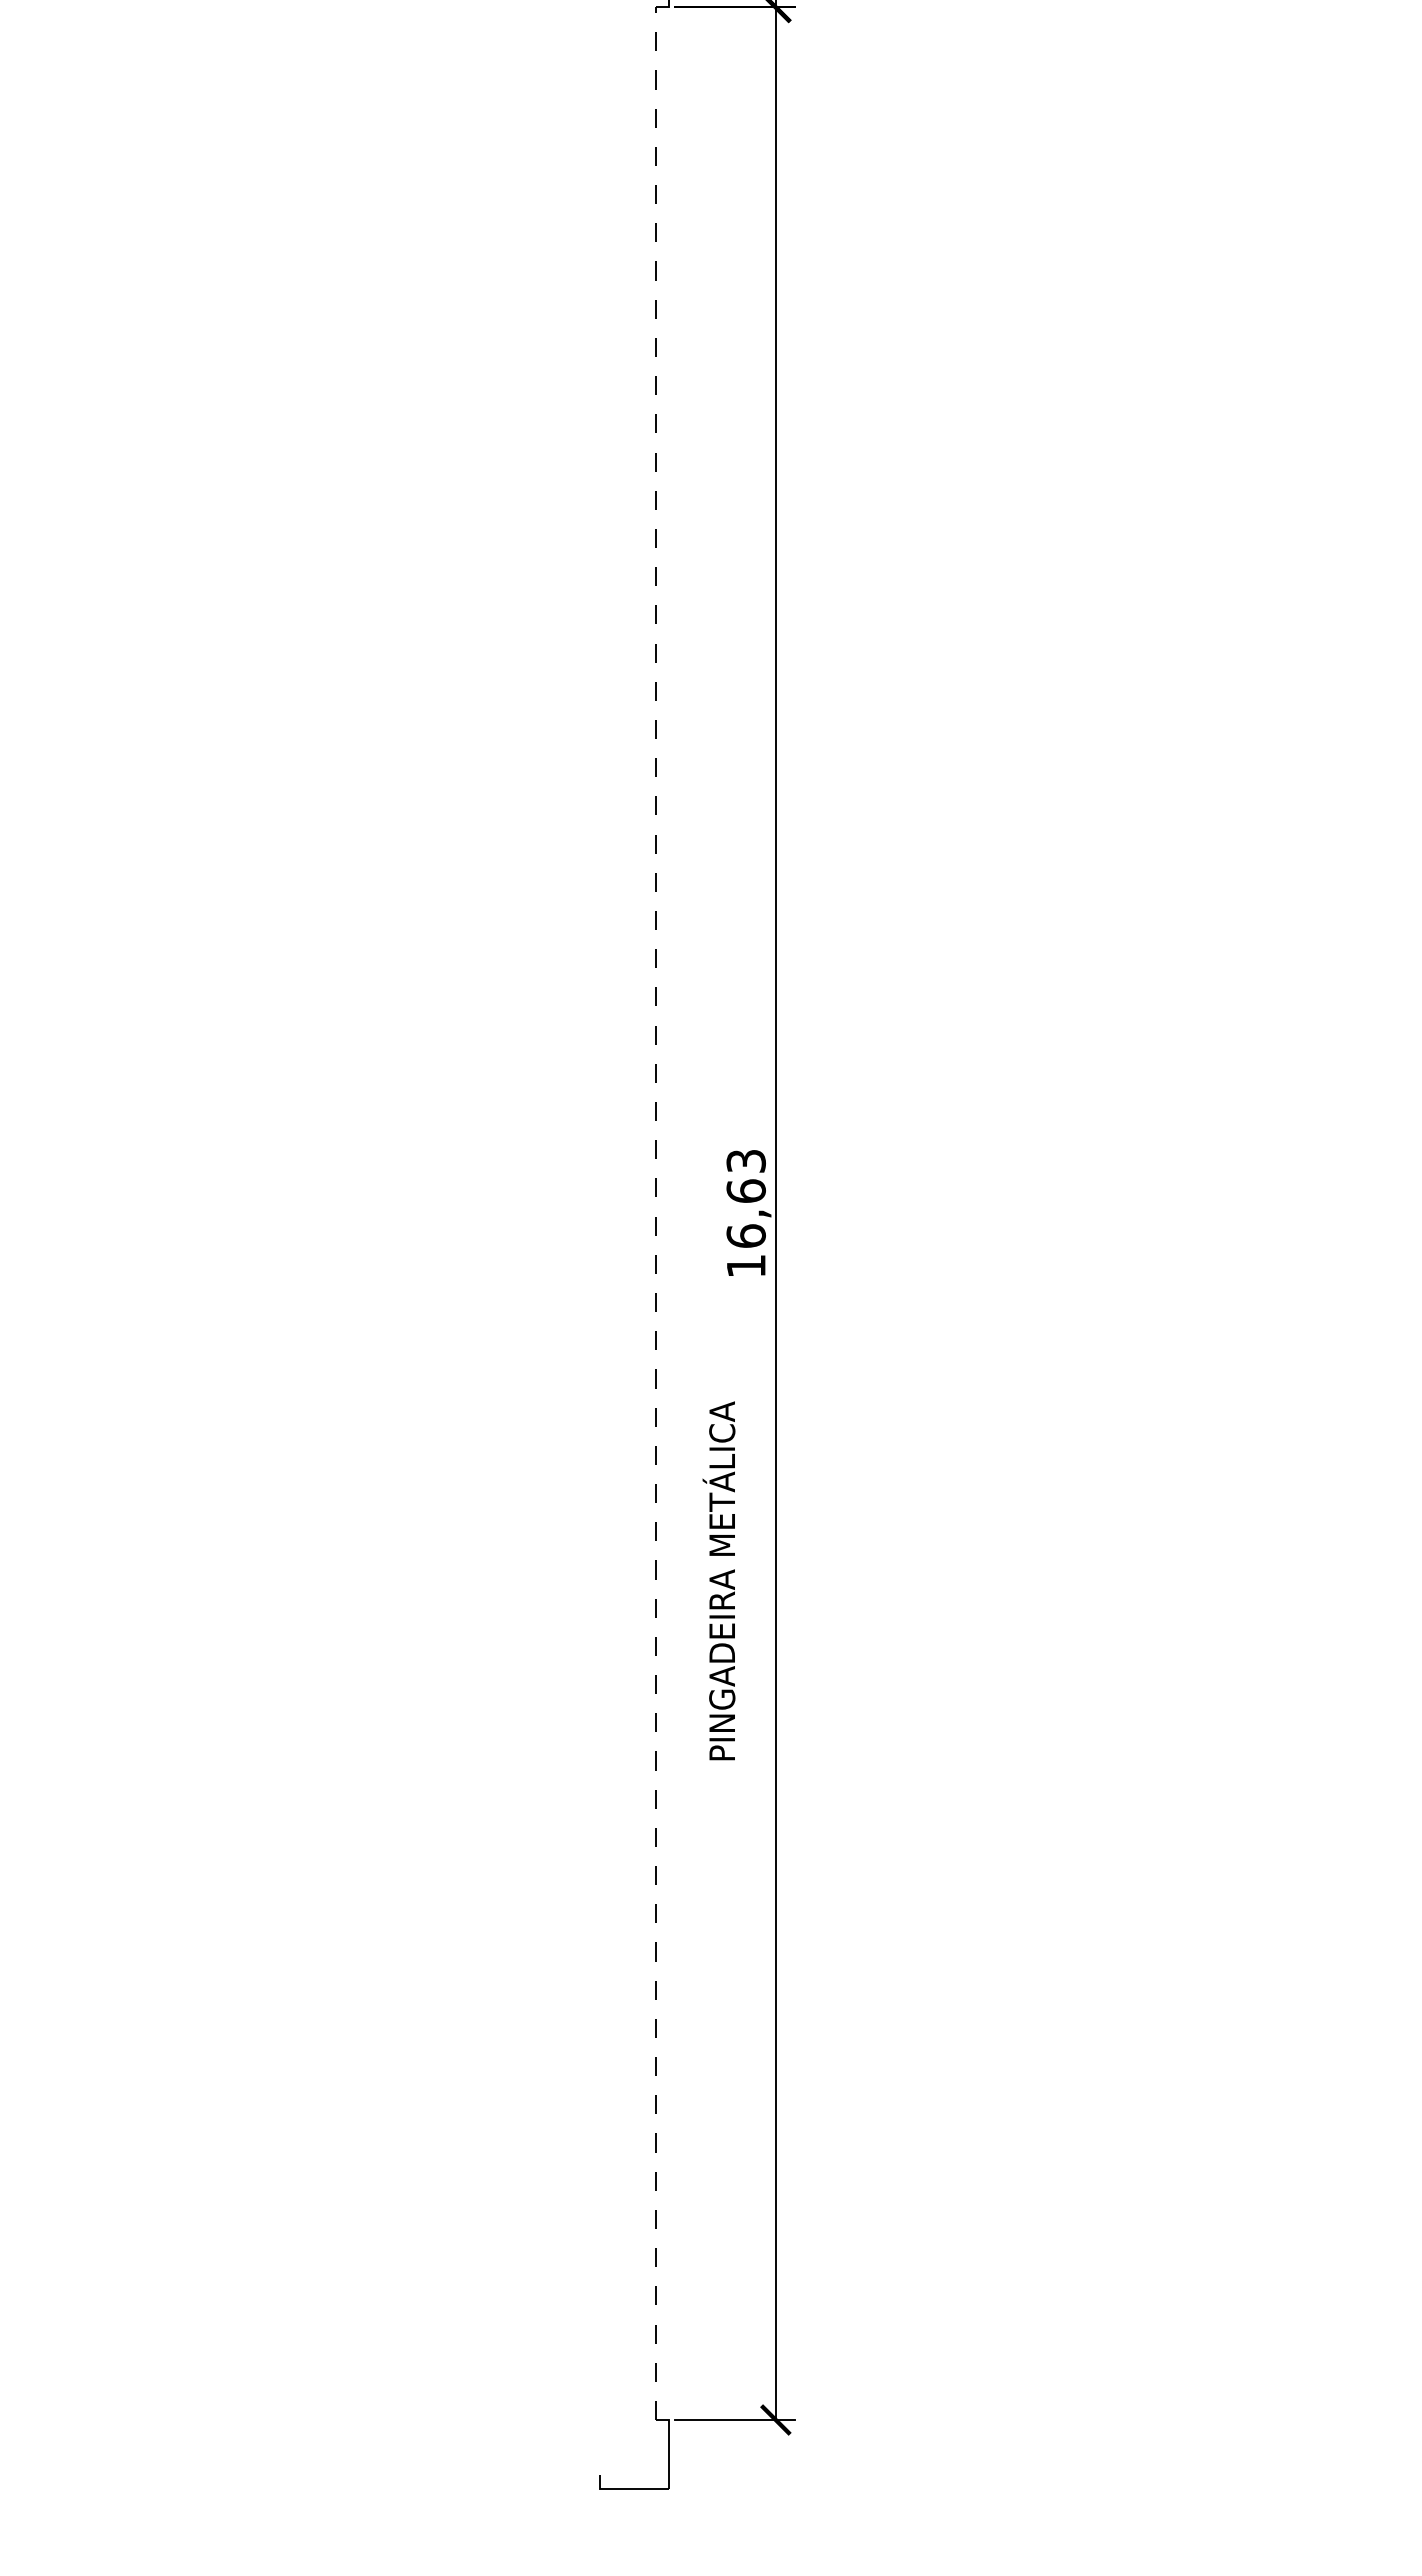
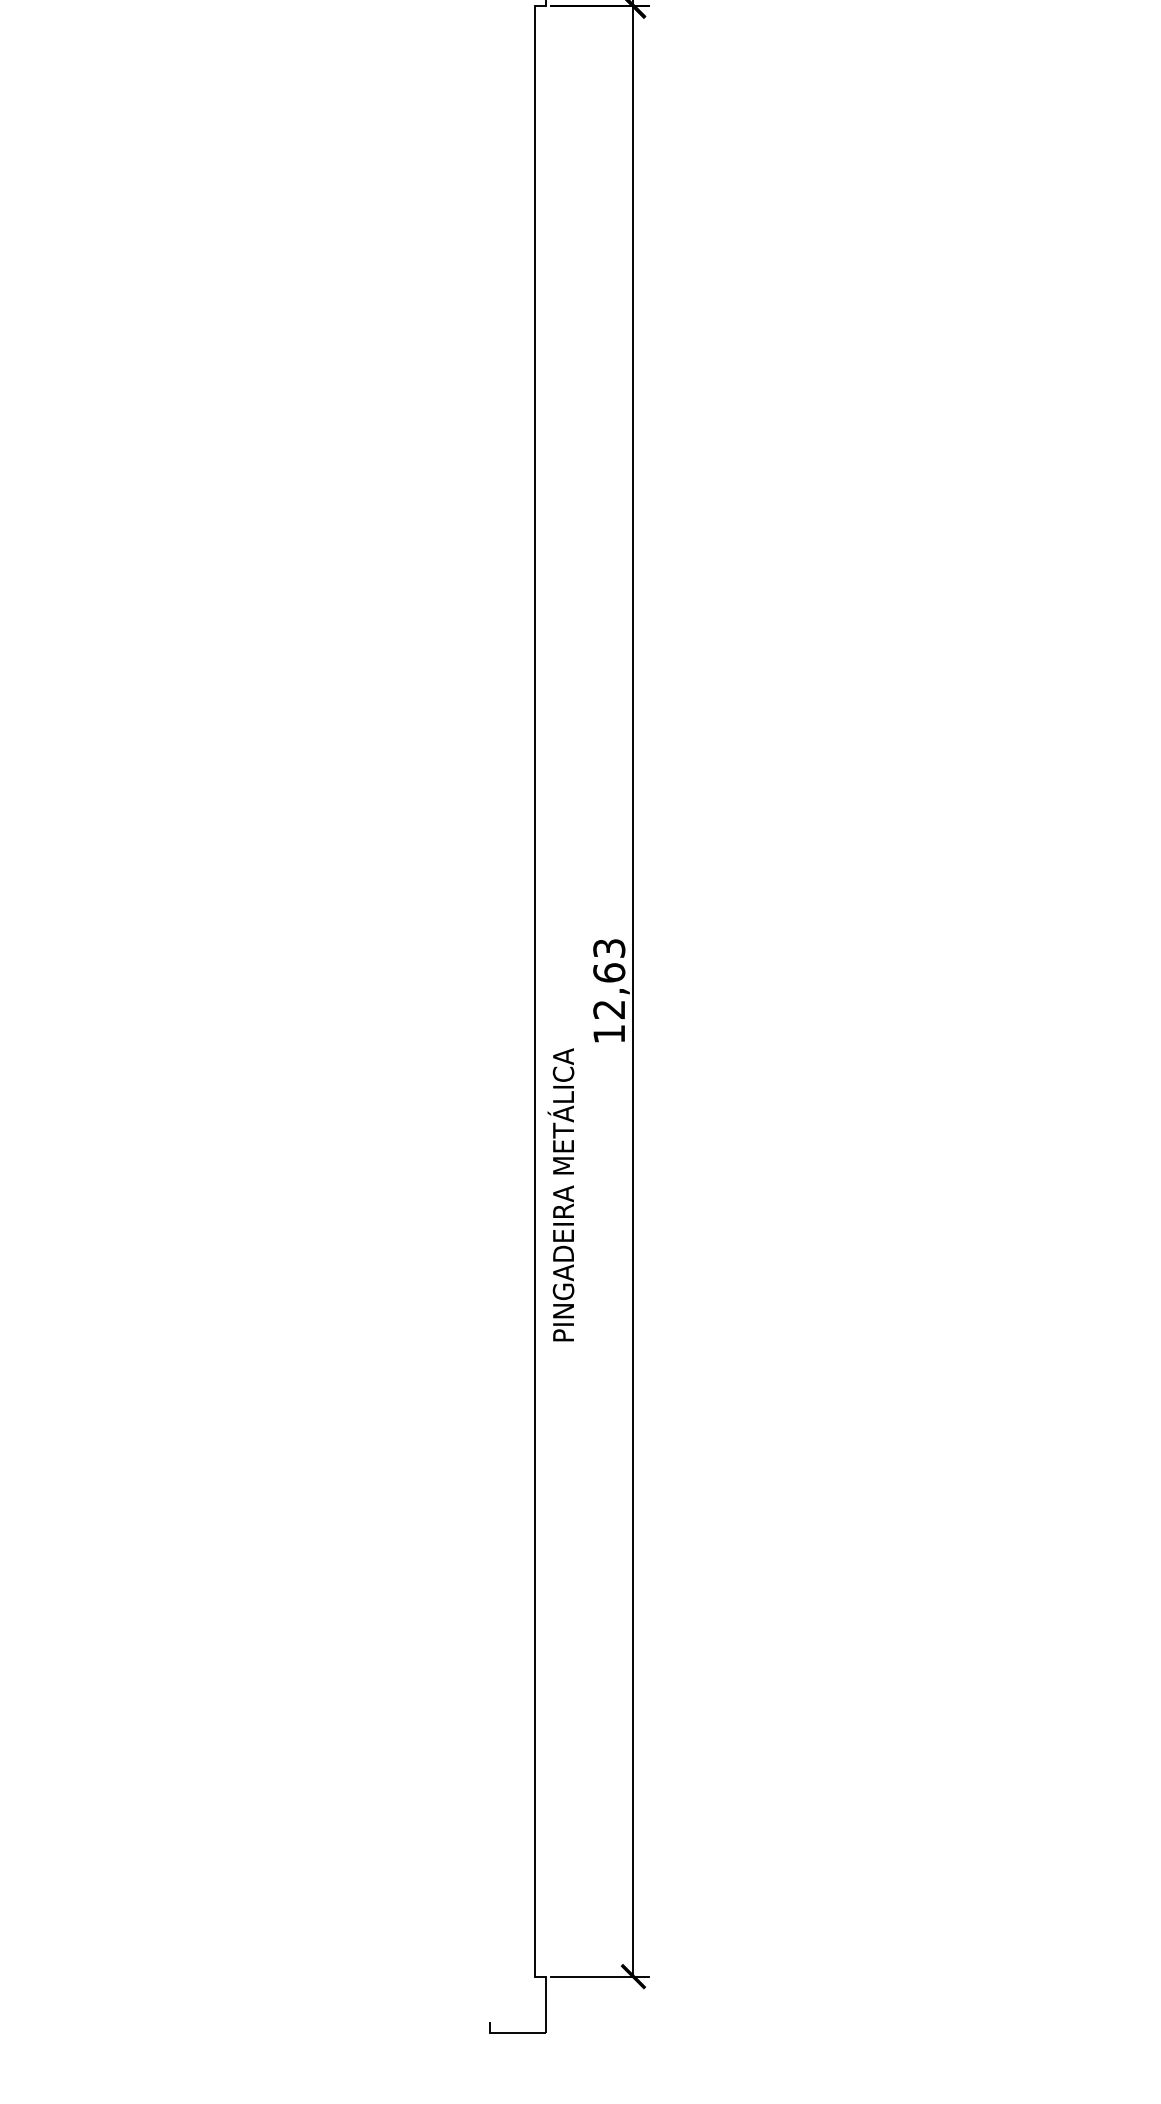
line: (655, 1213) -> (535, 991), dashed -> solid
text: (745, 1235) -> (608, 1009), 16,63 -> 12,63
text: (718, 1580) -> (560, 1194), moved

